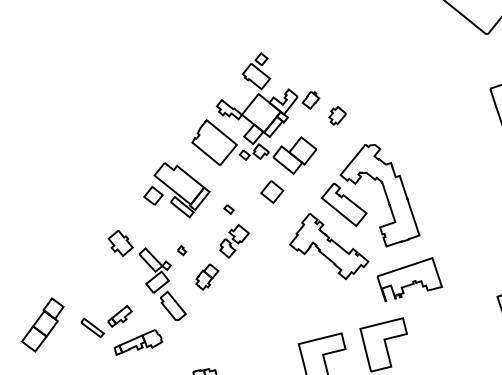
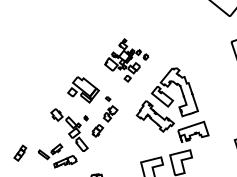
part: (267, 128) -> (126, 60), size x0.6
part: (43, 323) -> (20, 152), size x0.6

